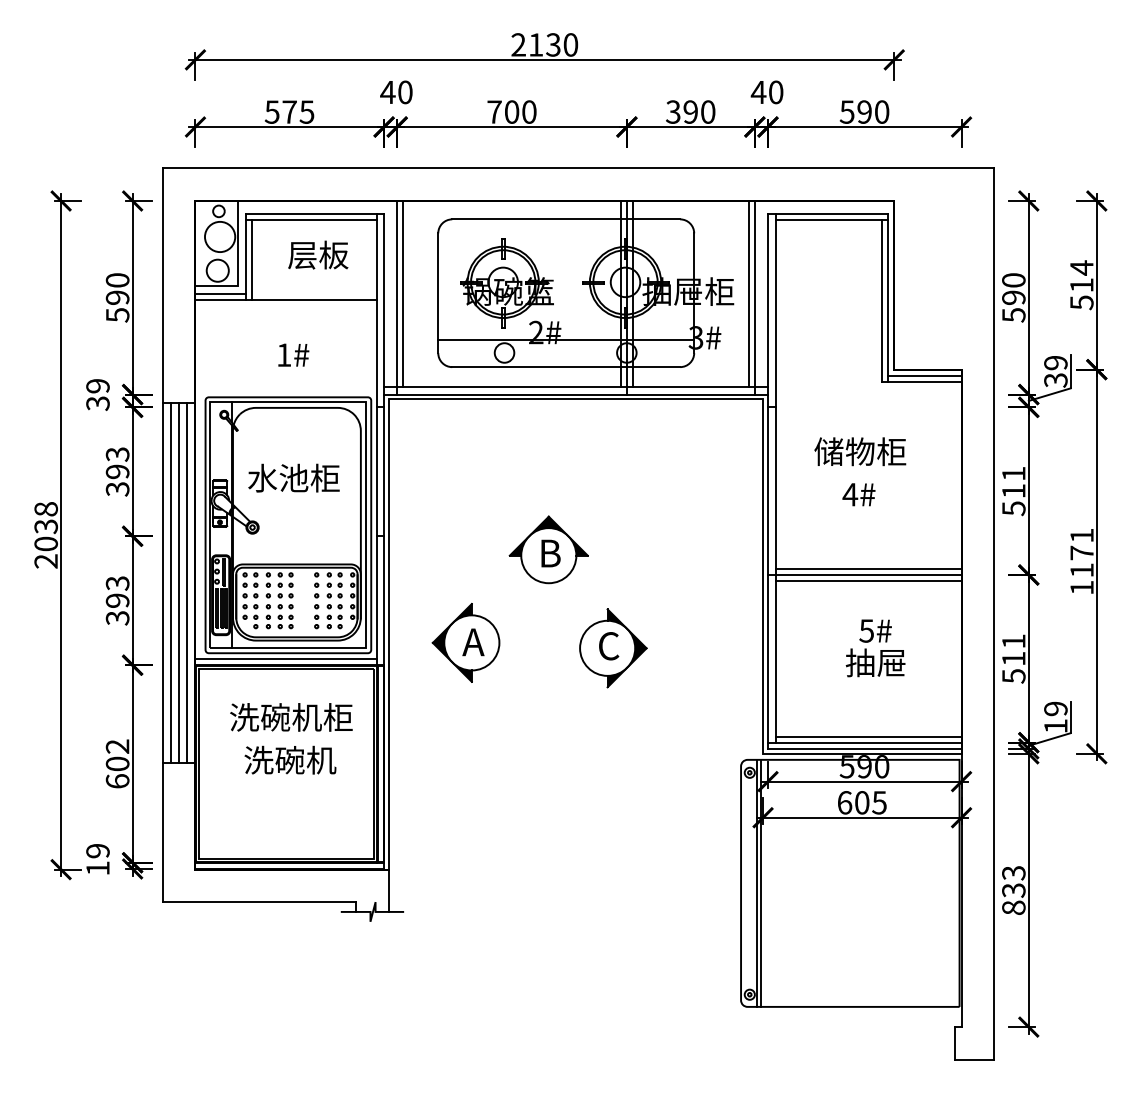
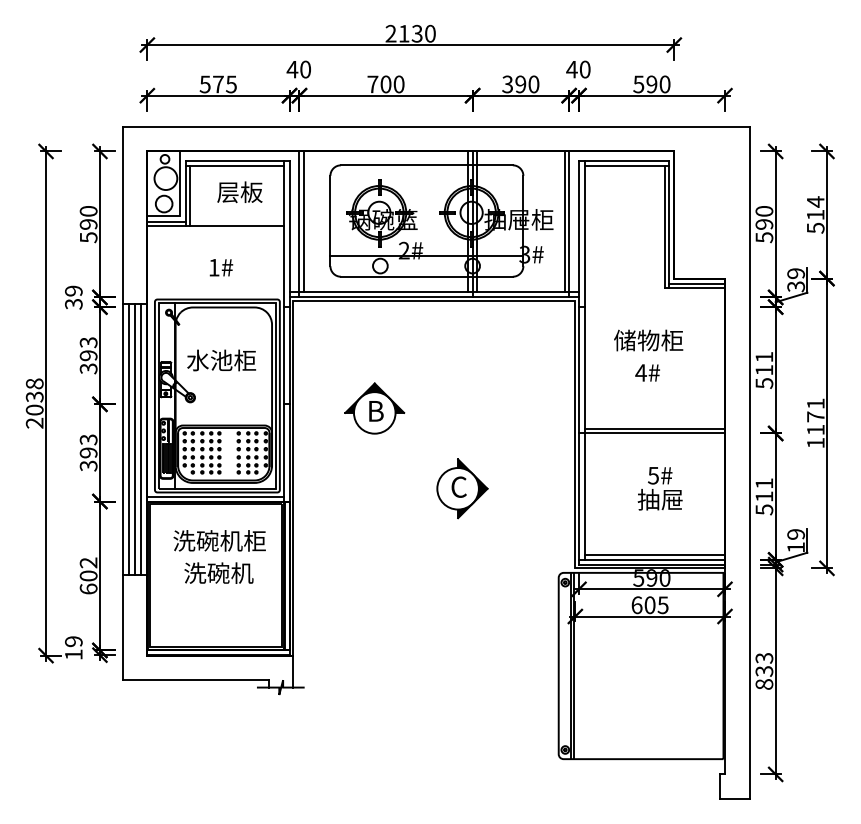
part: (548, 549) -> (374, 408), moved
line: (868, 580) -> (654, 437), removed
part: (466, 642) -> (351, 484), removed

